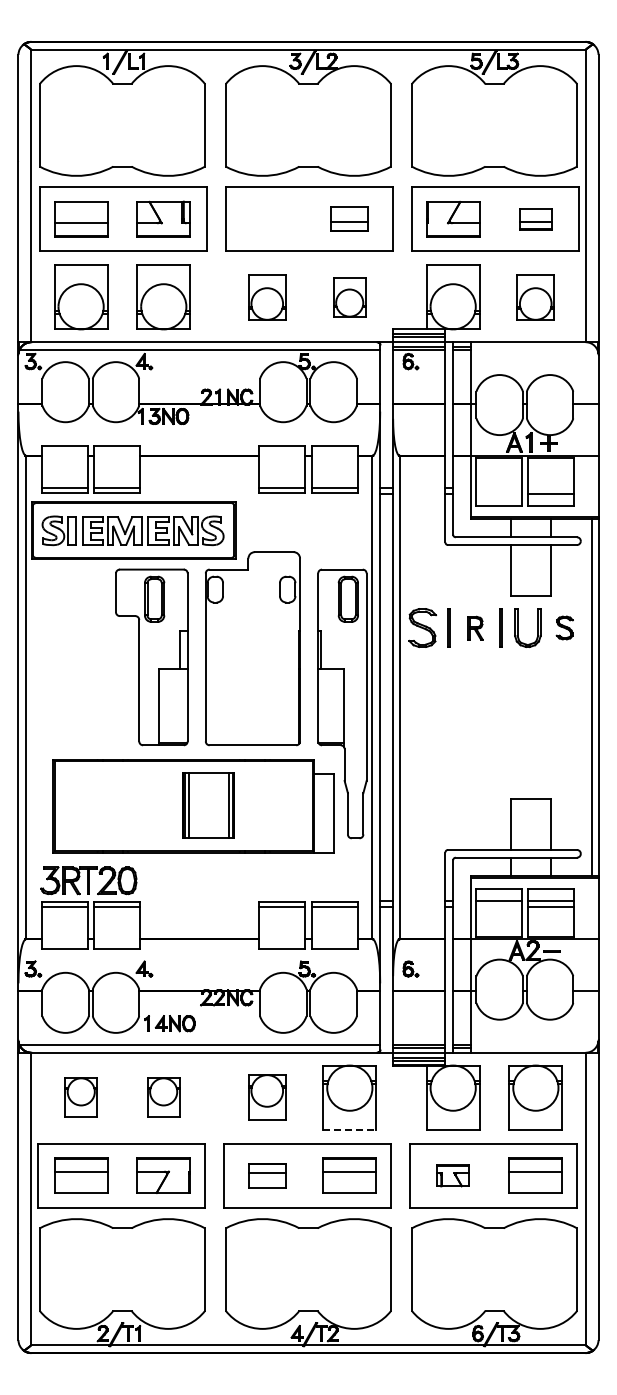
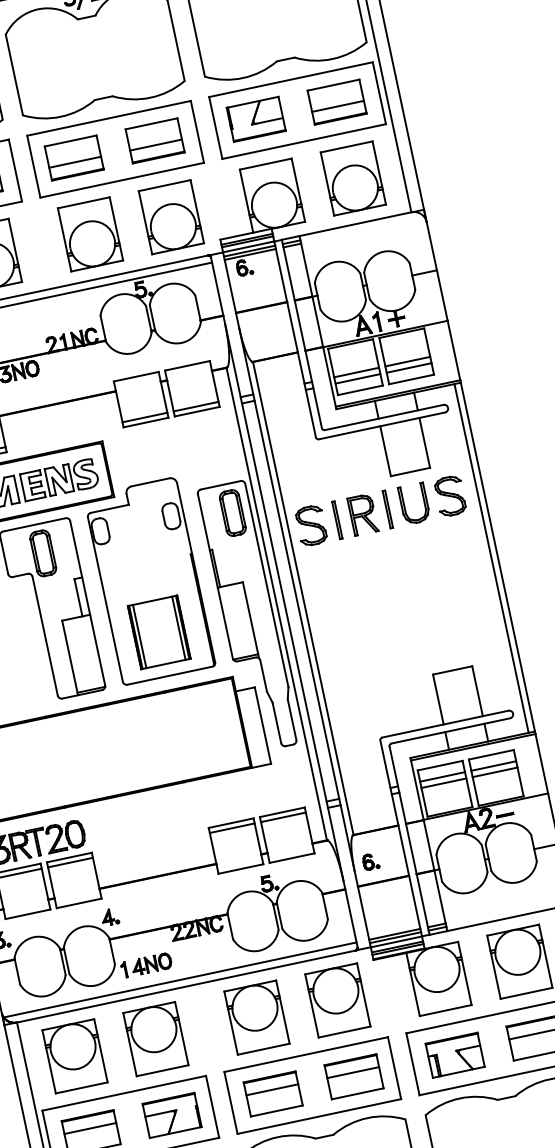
part: (267, 219) -> (74, 158), added
part: (349, 219) -> (154, 141), size x1.43
part: (535, 219) -> (336, 102), size x1.67
part: (267, 297) -> (90, 234), size x1.43
part: (349, 297) -> (171, 217), size x1.67
part: (535, 297) -> (353, 178), size x1.43
line: (498, 487) -> (356, 372), added
line: (550, 487) -> (407, 361), added
line: (498, 494) -> (357, 379), added
part: (564, 627) -> (450, 495), size x1.67
part: (475, 628) -> (363, 515), size x1.67
part: (208, 805) -> (159, 632), moved
line: (498, 907) -> (443, 783), added
part: (81, 1097) -> (75, 1055), size x1.67
part: (163, 1097) -> (155, 1038), size x1.67
part: (267, 1097) -> (257, 1017), size x1.43
line: (350, 1130) -> (345, 1032), dashed -> solid
part: (267, 1175) -> (273, 1093), size x1.43
part: (453, 1175) -> (455, 1054), size x1.67

